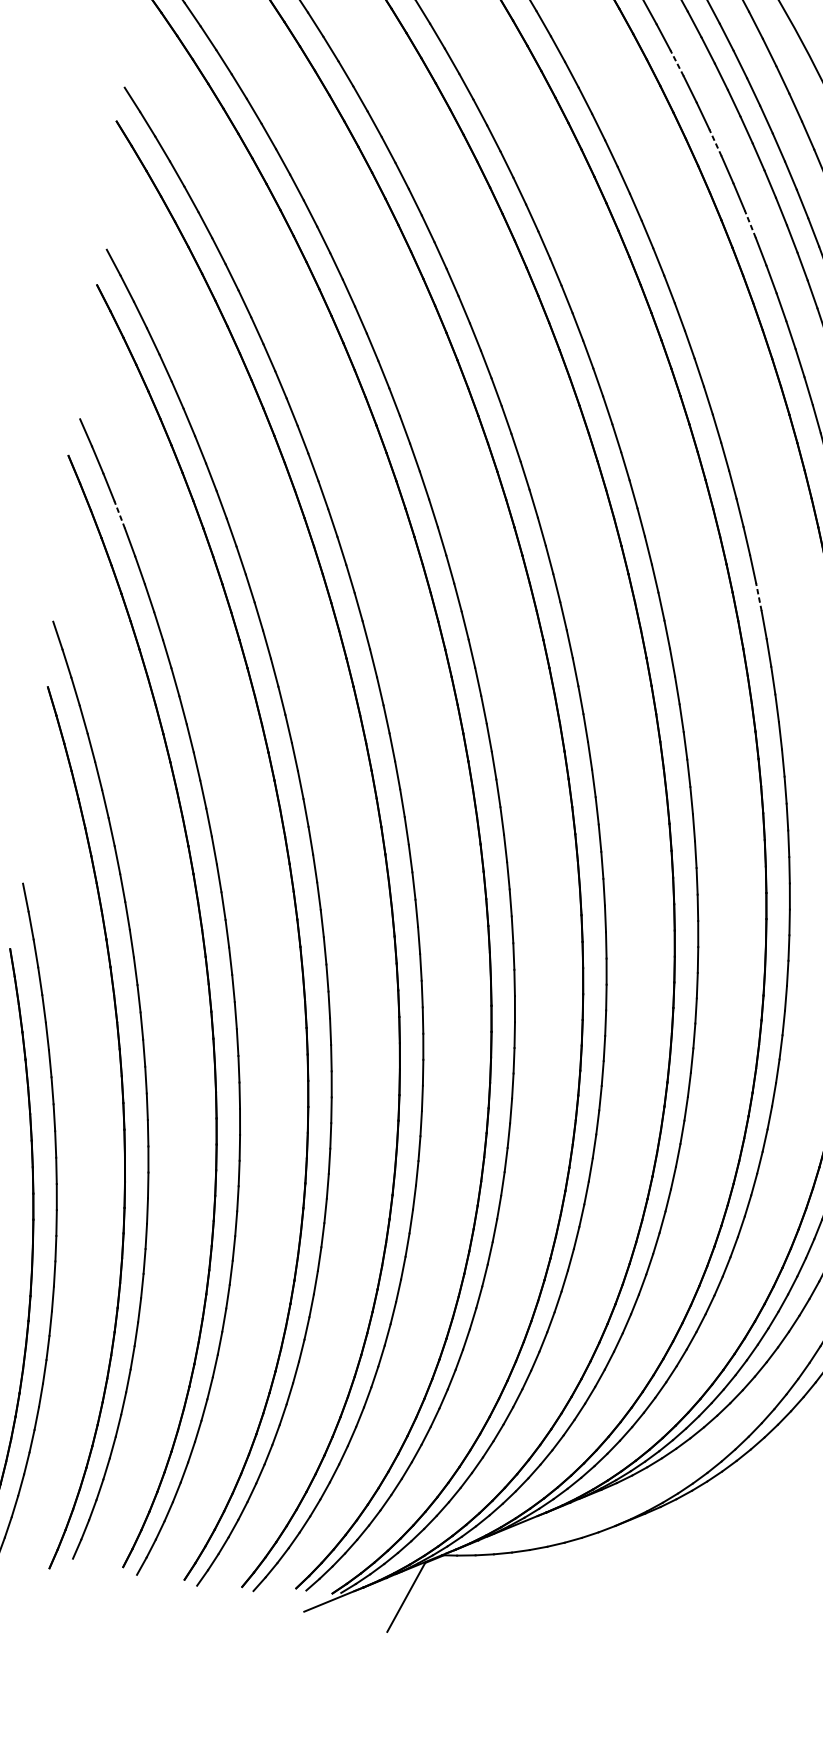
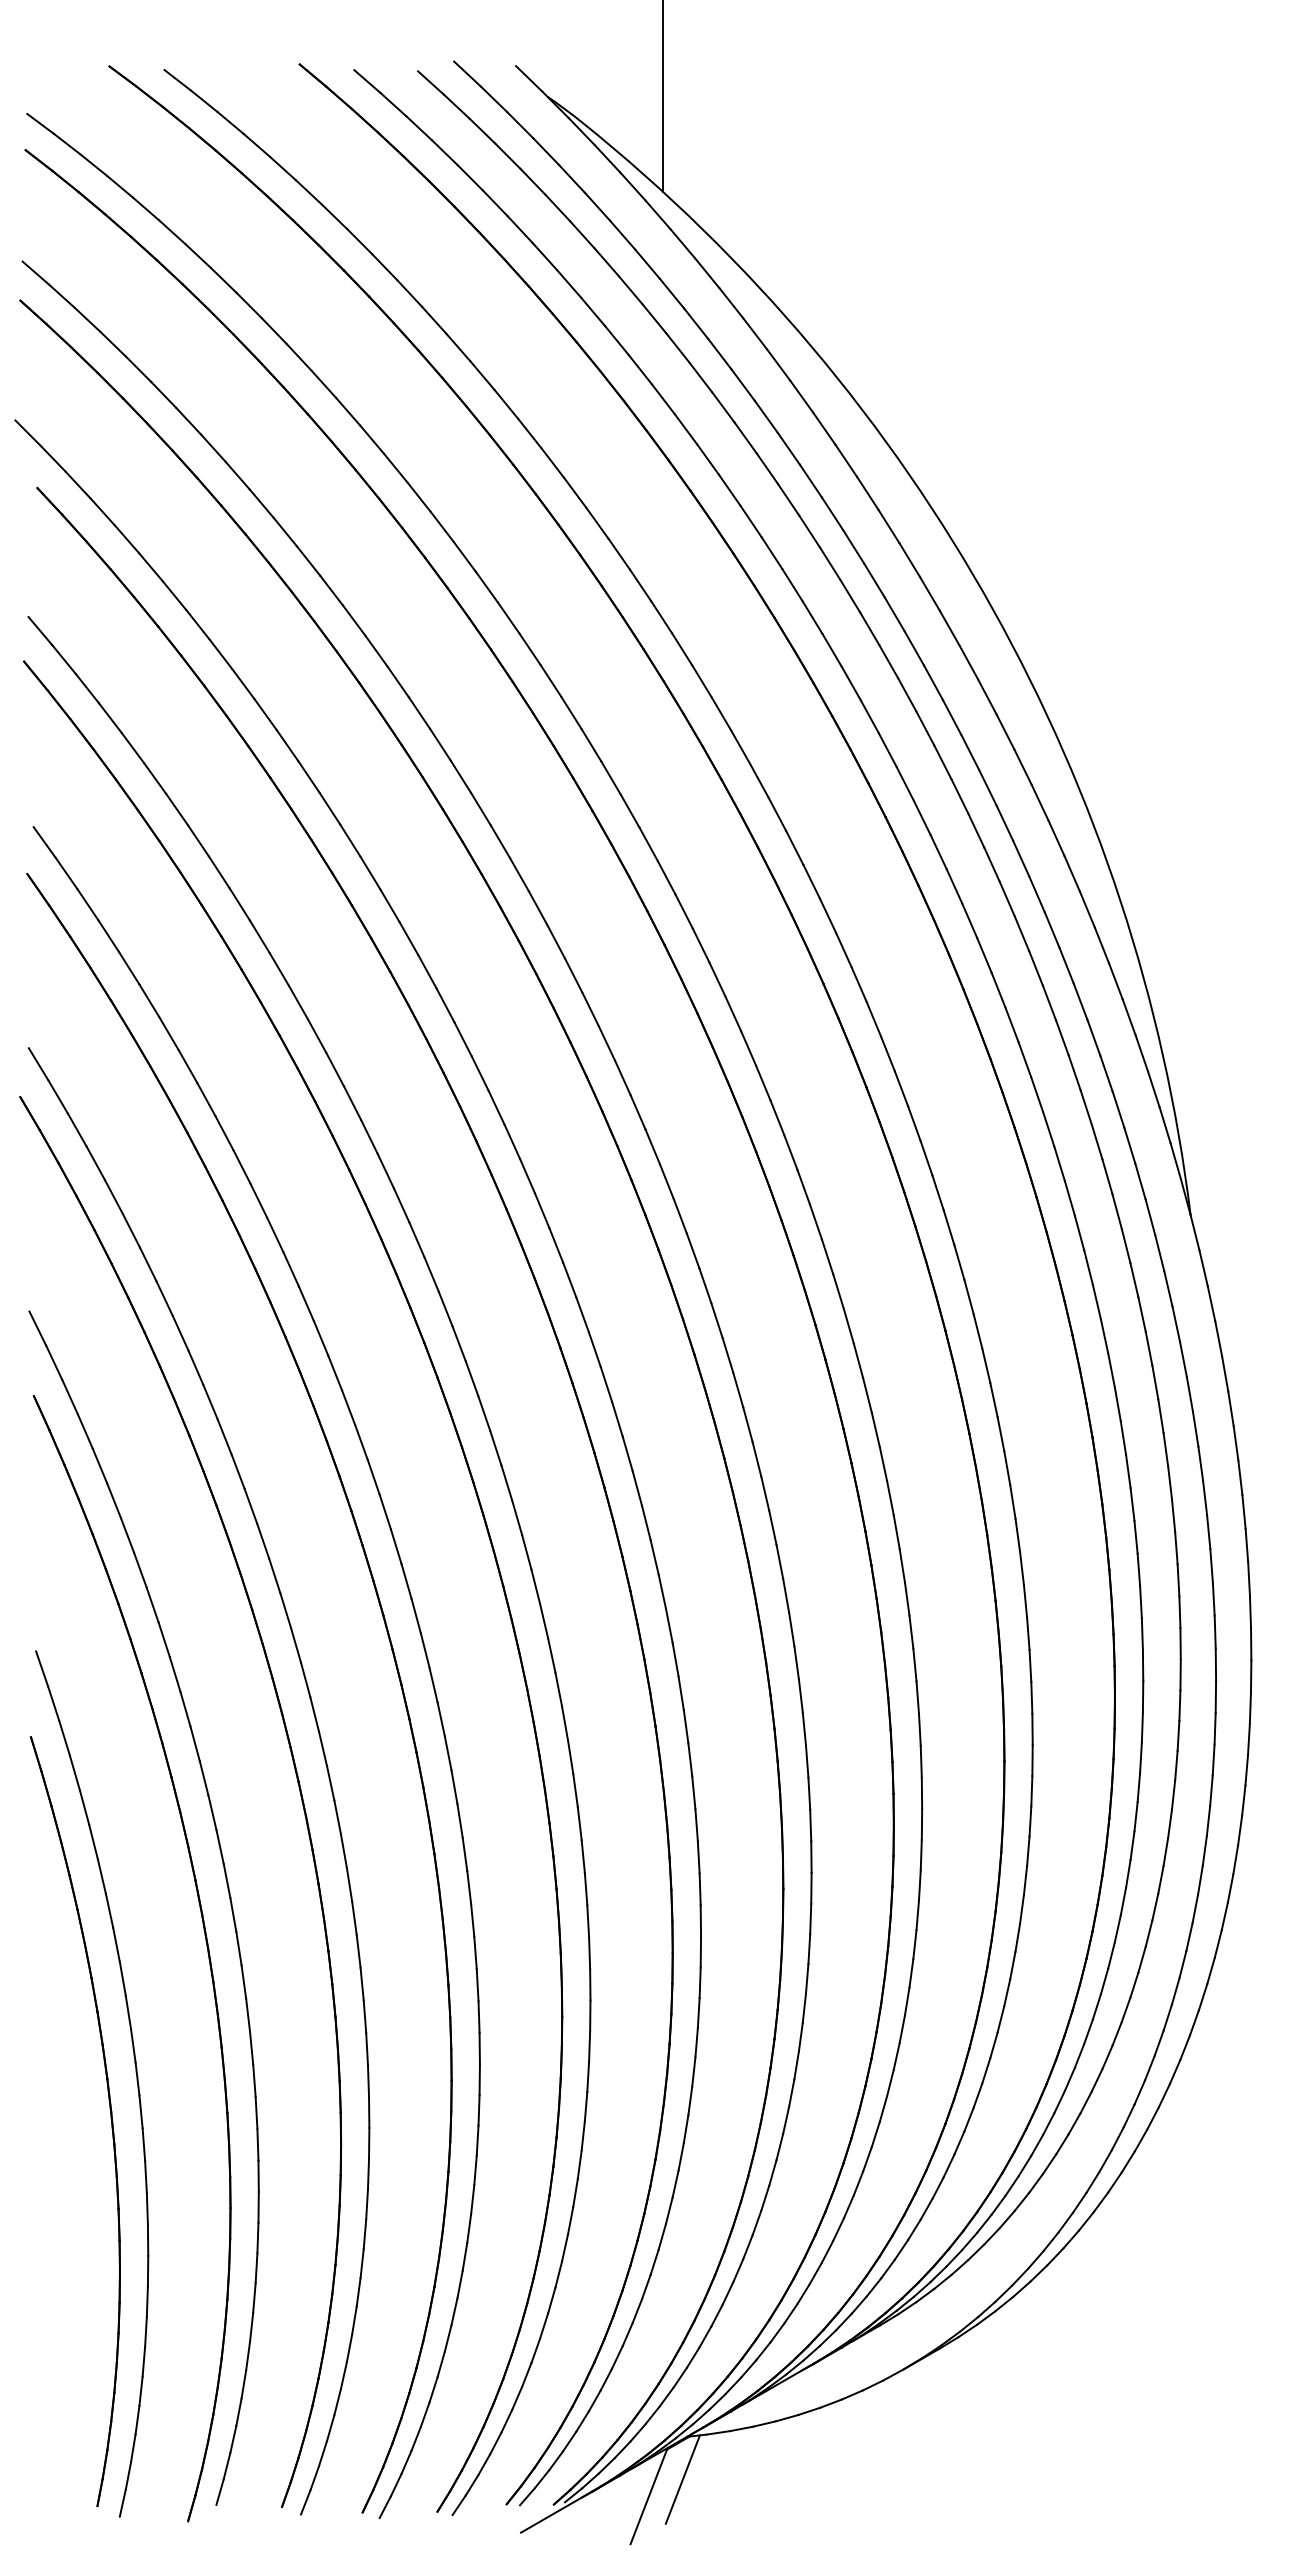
line: (676, 63) -> (729, 490), dashed -> solid
line: (715, 142) -> (792, 584), dashed -> solid
line: (749, 224) -> (850, 683), dashed -> solid
line: (119, 514) -> (95, 1163), dashed -> solid
line: (758, 596) -> (926, 1157), dashed -> solid
line: (433, 1587) -> (682, 2479), added

